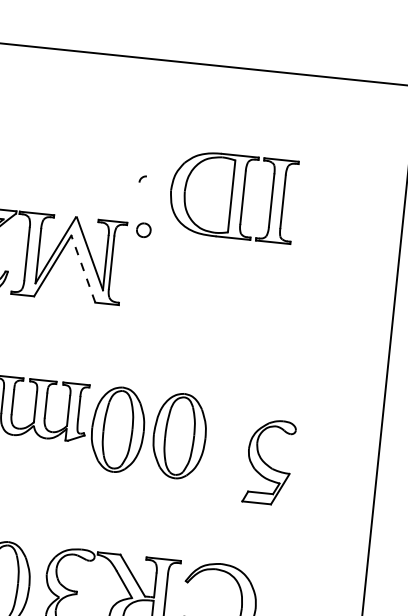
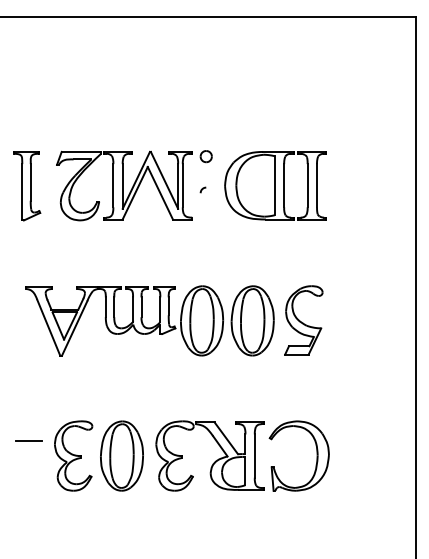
curve: (142, 178) -> (202, 189), moved
part: (232, 196) -> (275, 185), moved
line: (83, 268) -> (160, 192), dashed -> solid
part: (269, 462) -> (303, 320), moved

